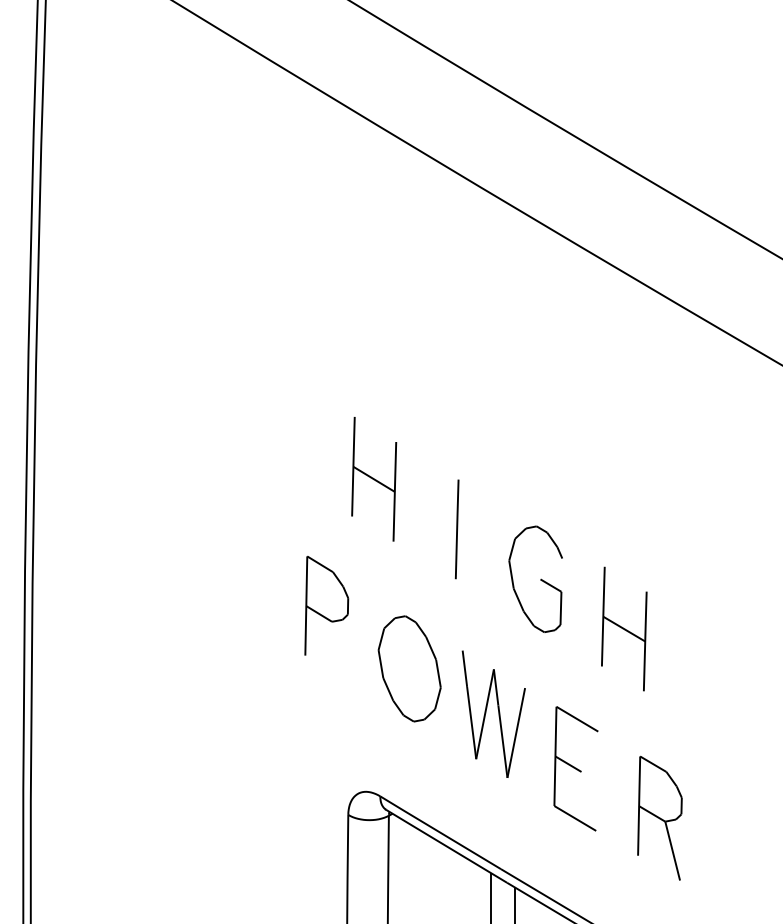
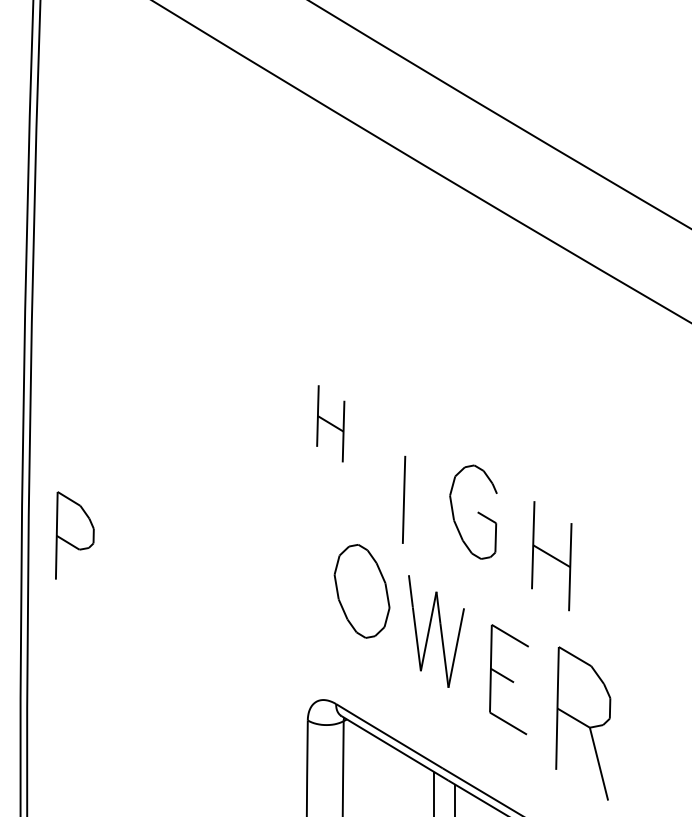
part: (374, 479) -> (330, 423), size x0.7
line: (456, 529) -> (403, 499), moved
part: (326, 605) -> (74, 535), moved
part: (659, 817) -> (582, 722), size x1.4

